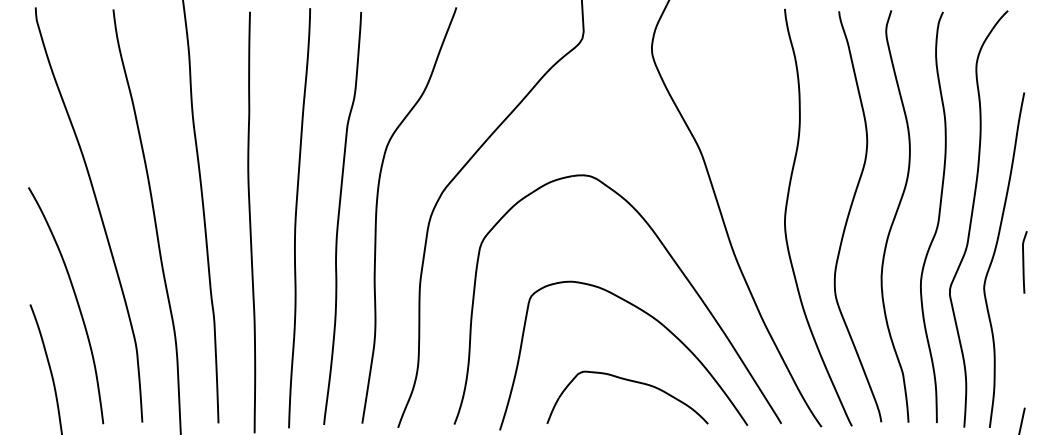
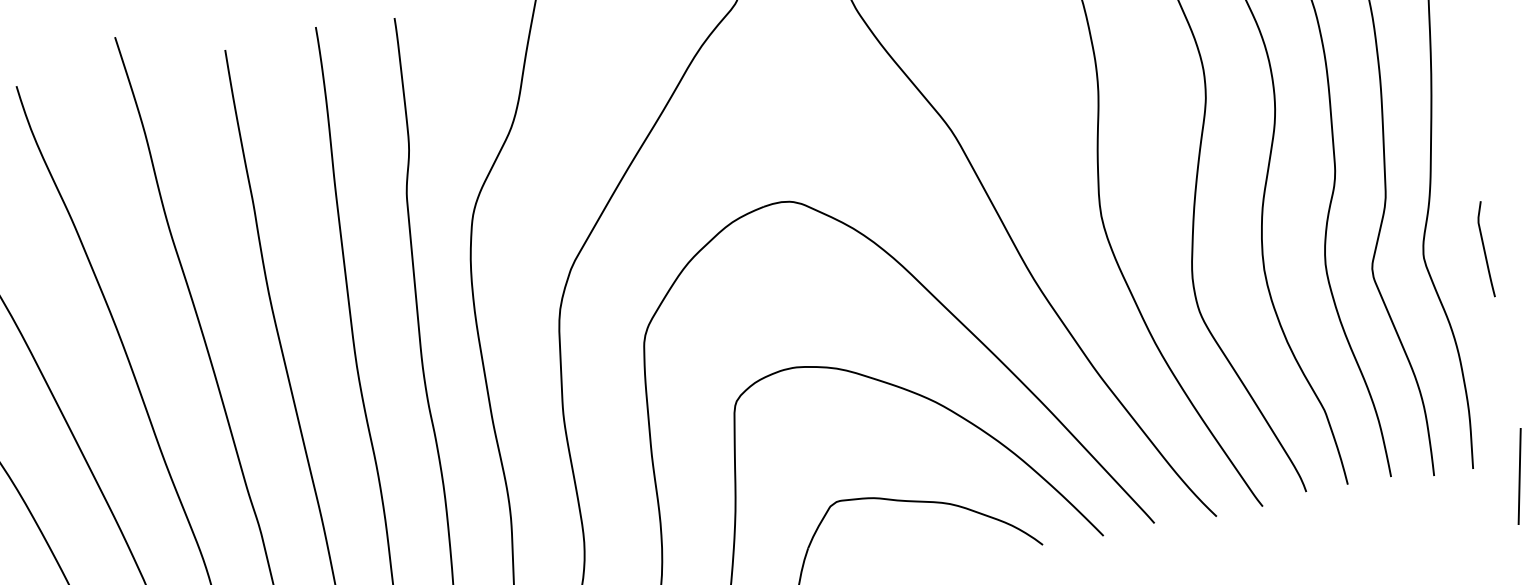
curve: (1024, 262) -> (1486, 249), moved

